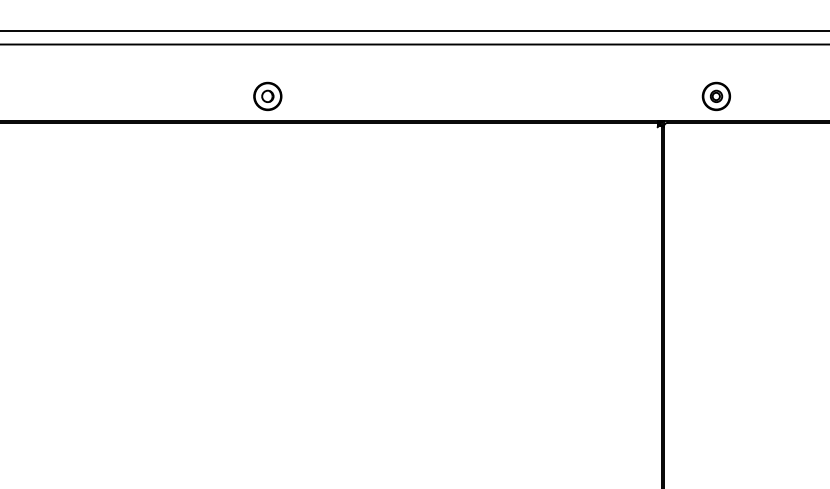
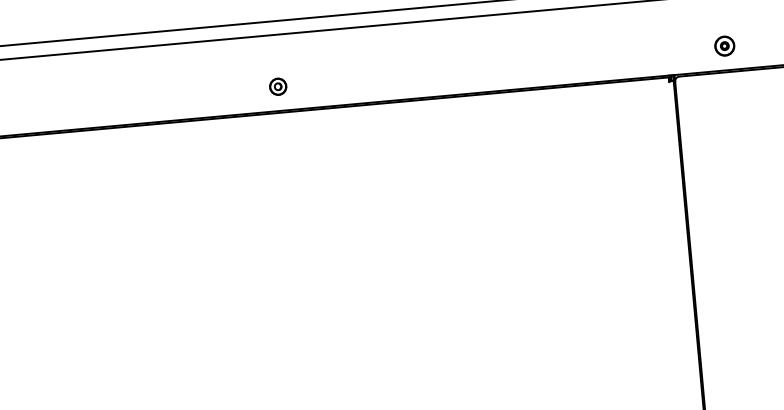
part: (267, 96) -> (277, 86), size x0.6
part: (715, 96) -> (723, 46), size x0.7

